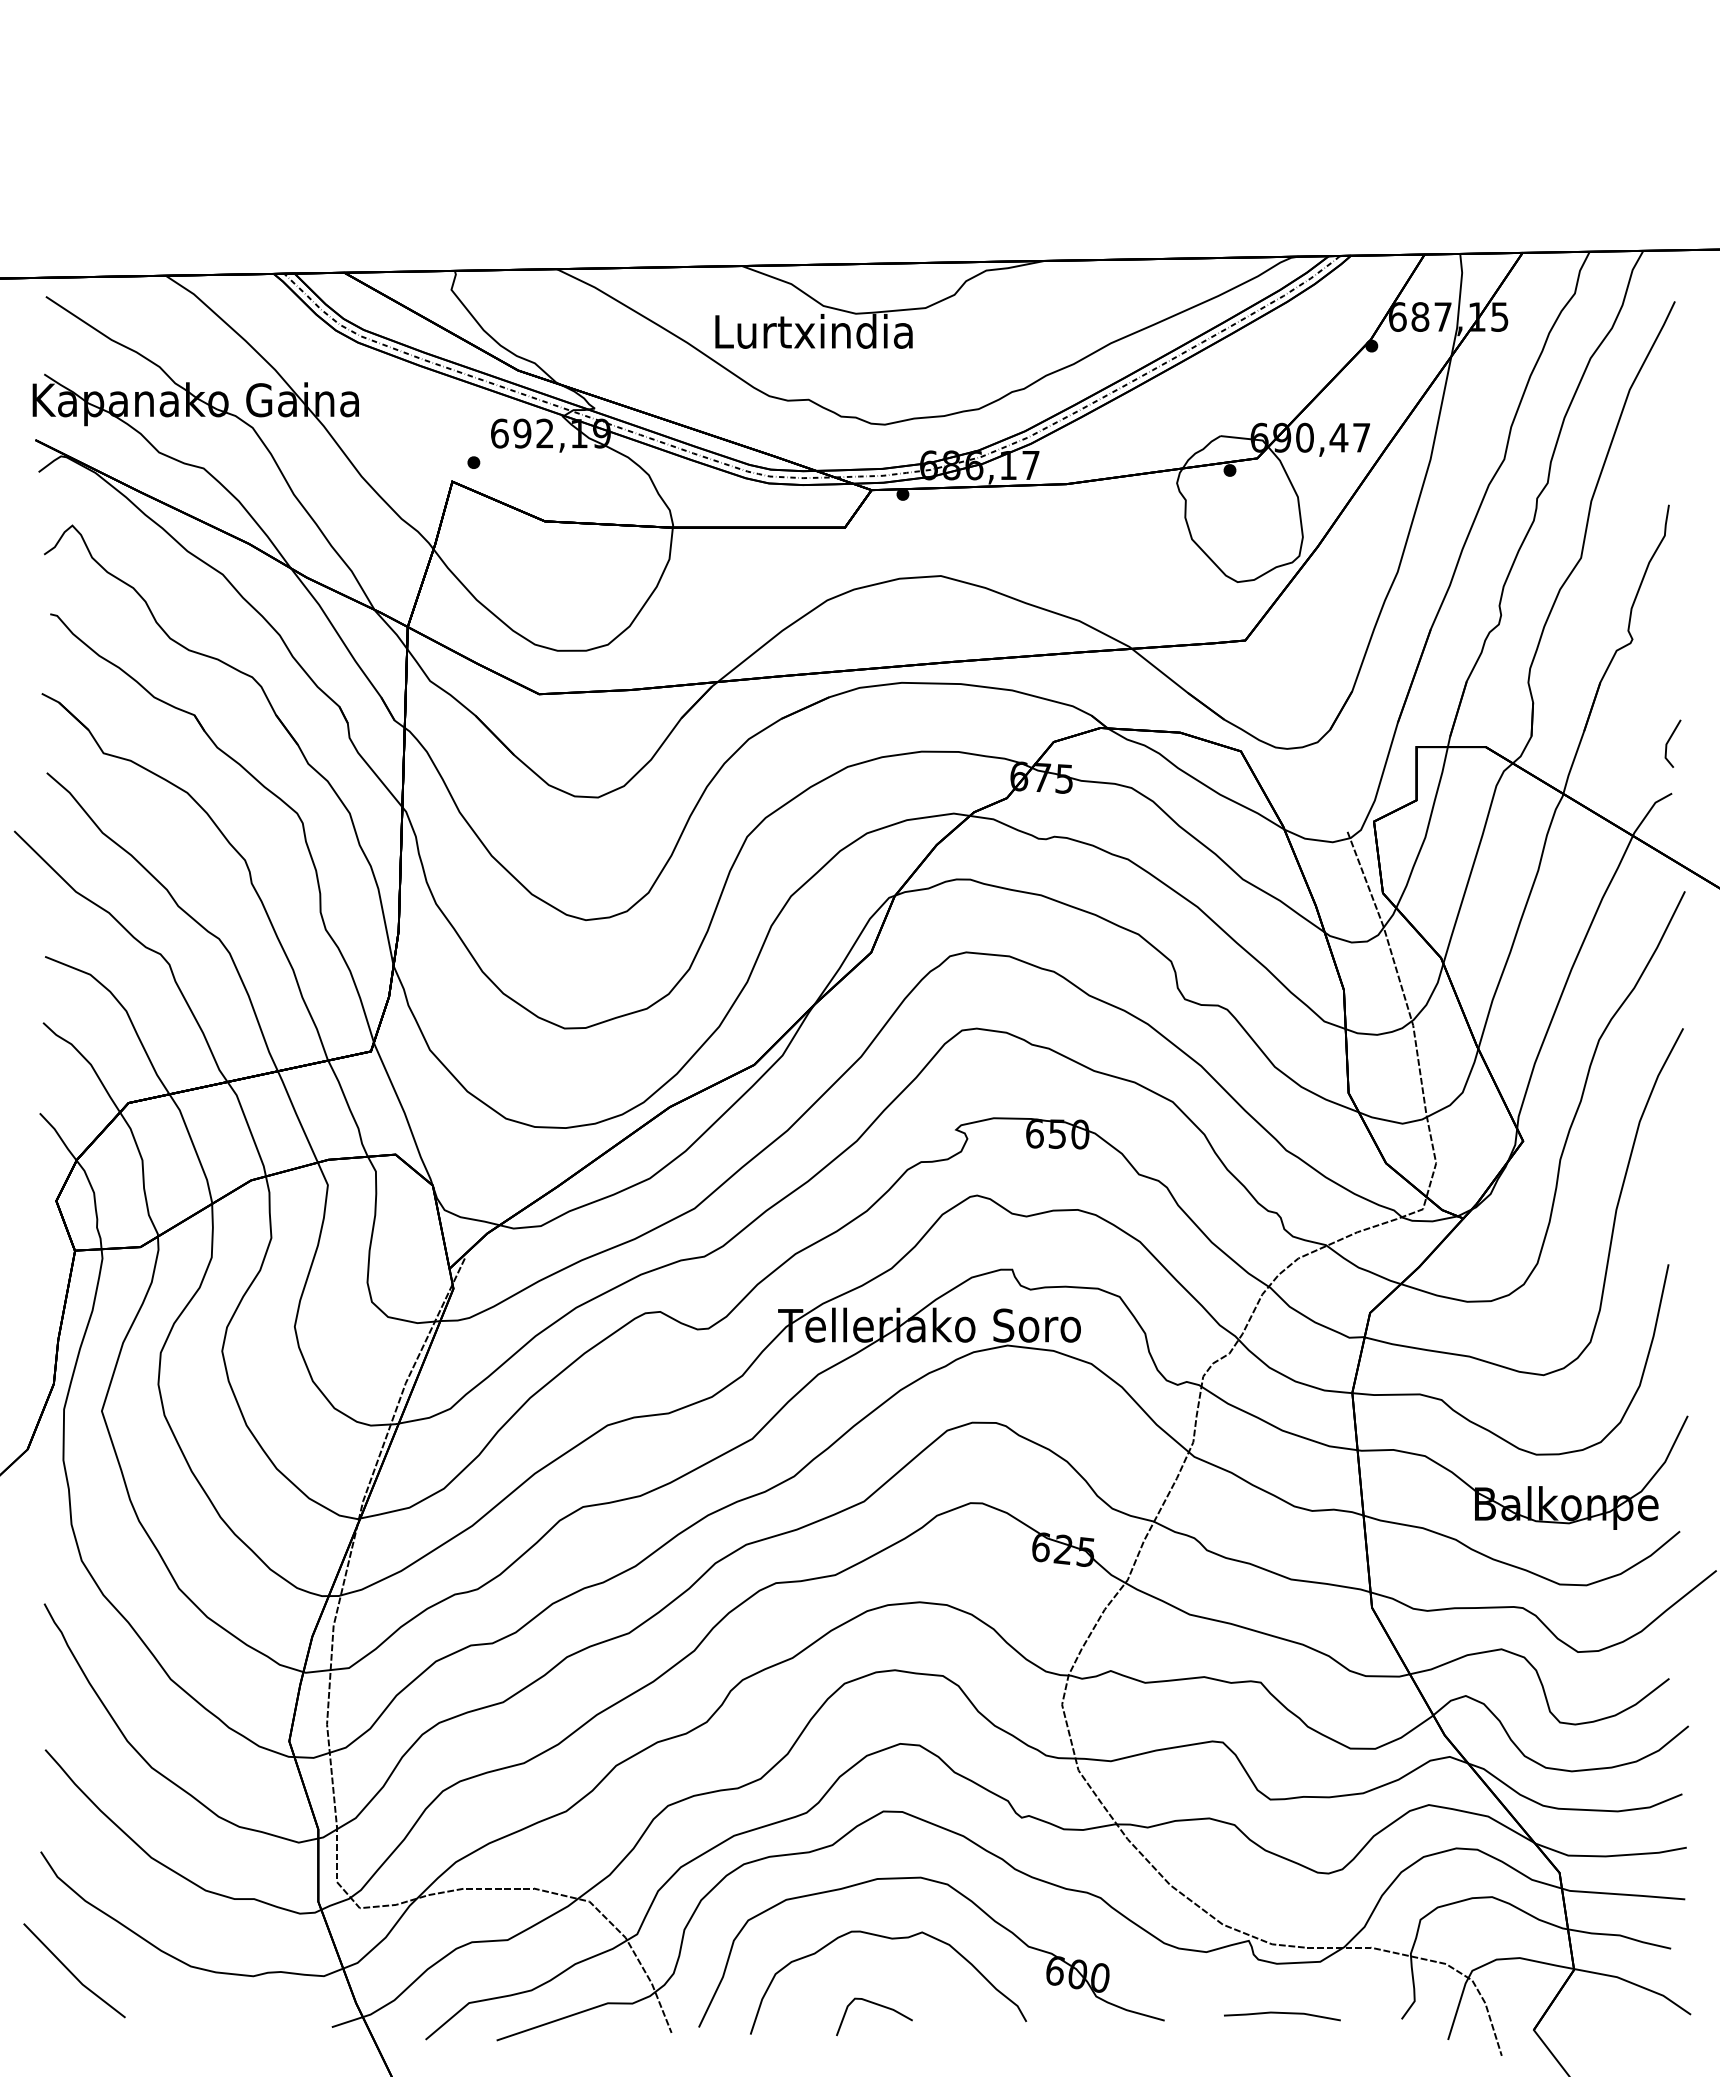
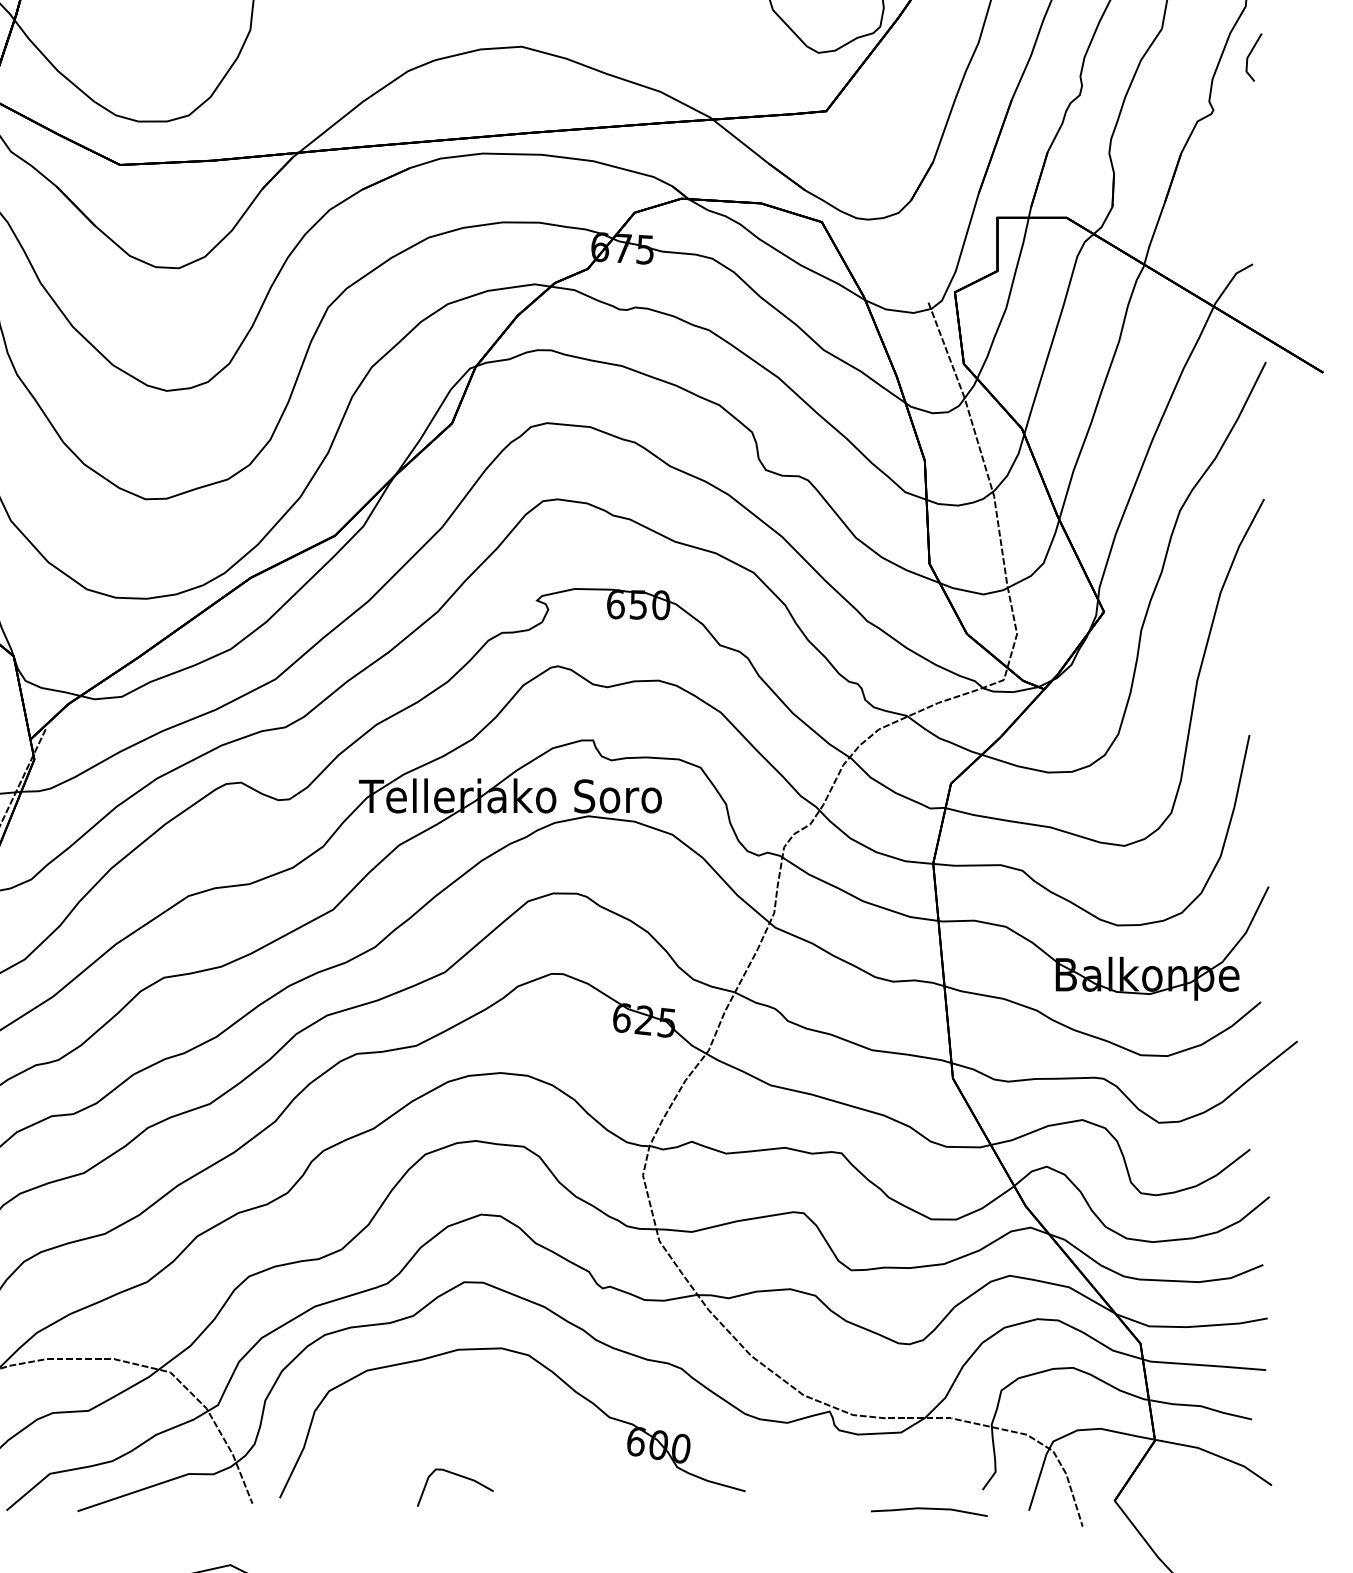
line: (1669, 741) -> (1250, 55), moved
curve: (890, 1939) -> (471, 1410), removed
line: (1282, 2013) -> (929, 1509), moved

